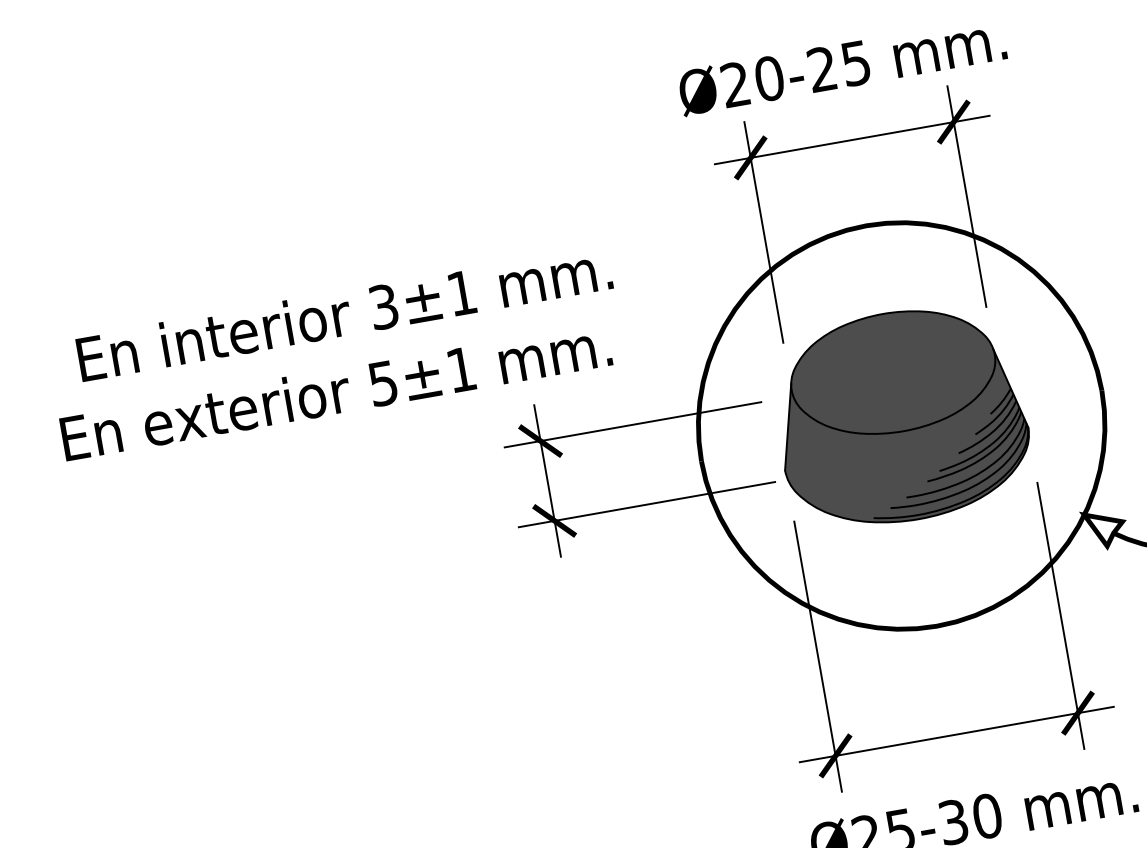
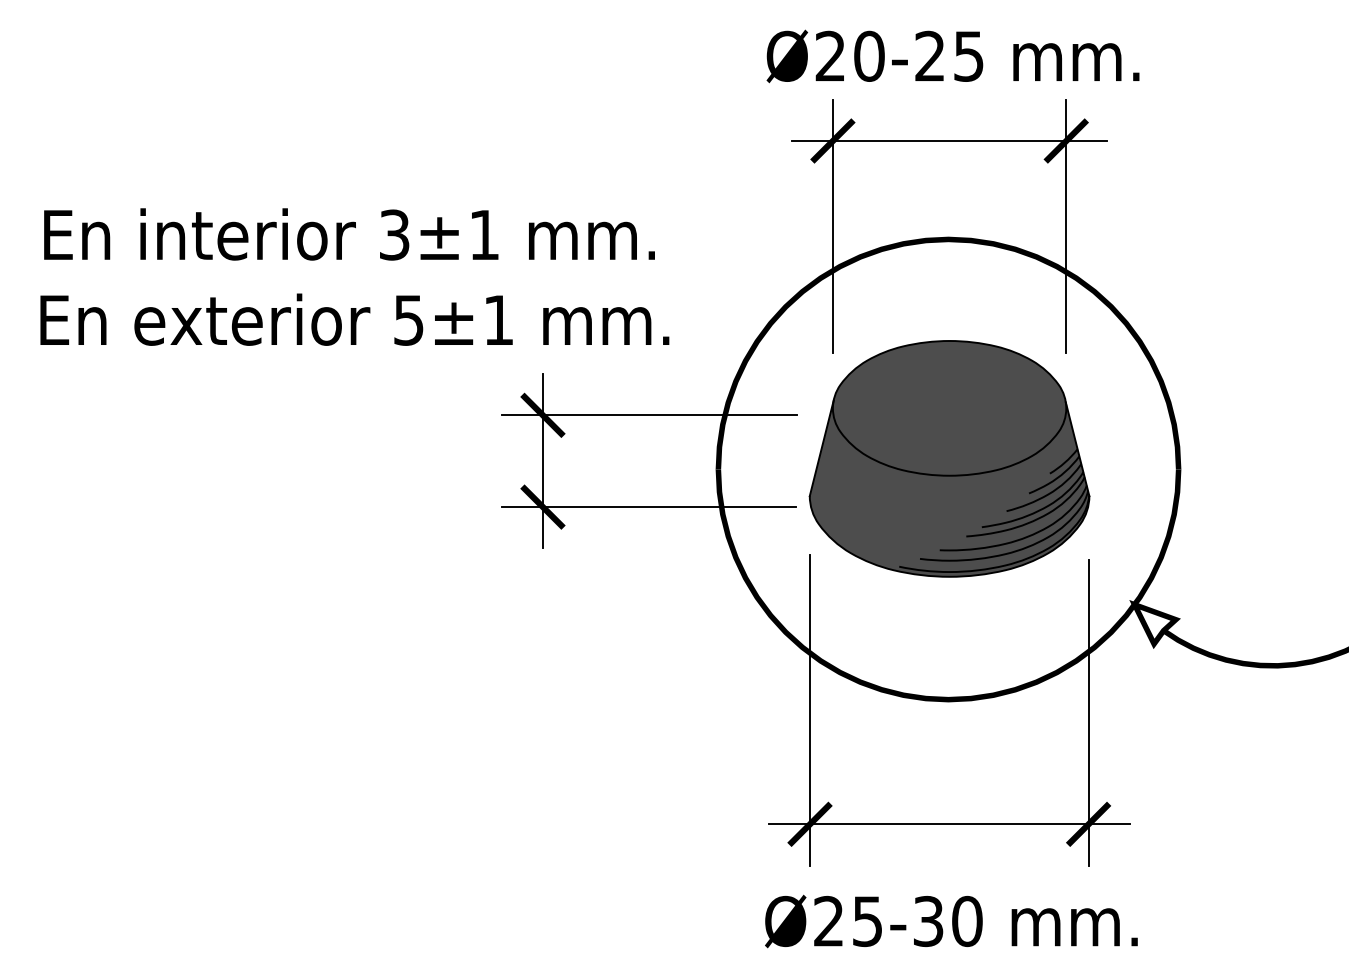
text: (335, 391) -> (354, 319), moved

